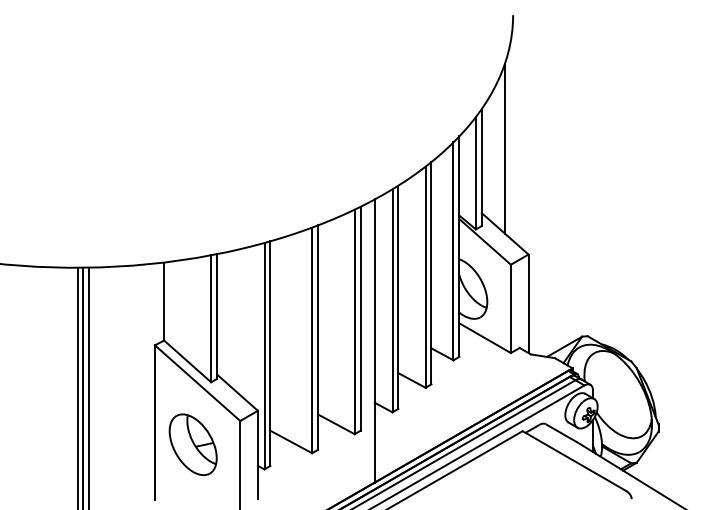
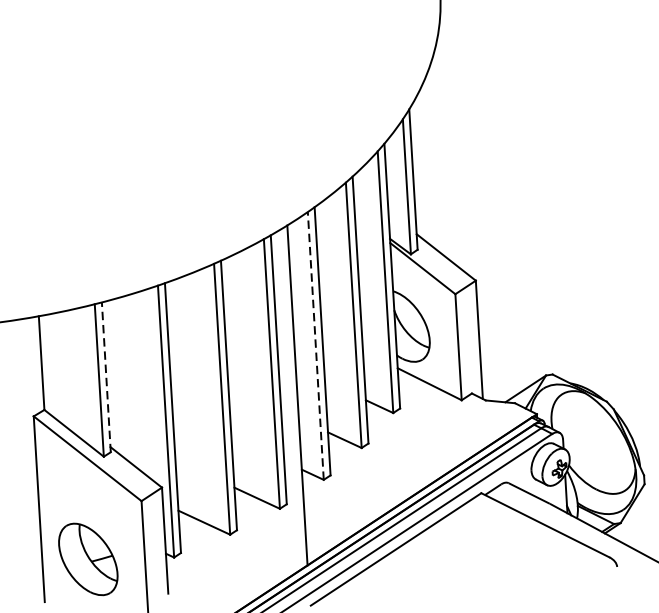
line: (504, 148) -> (439, 155), removed
line: (392, 300) -> (315, 345), solid -> dashed
line: (217, 316) -> (106, 377), solid -> dashed
part: (192, 444) -> (87, 559), moved

